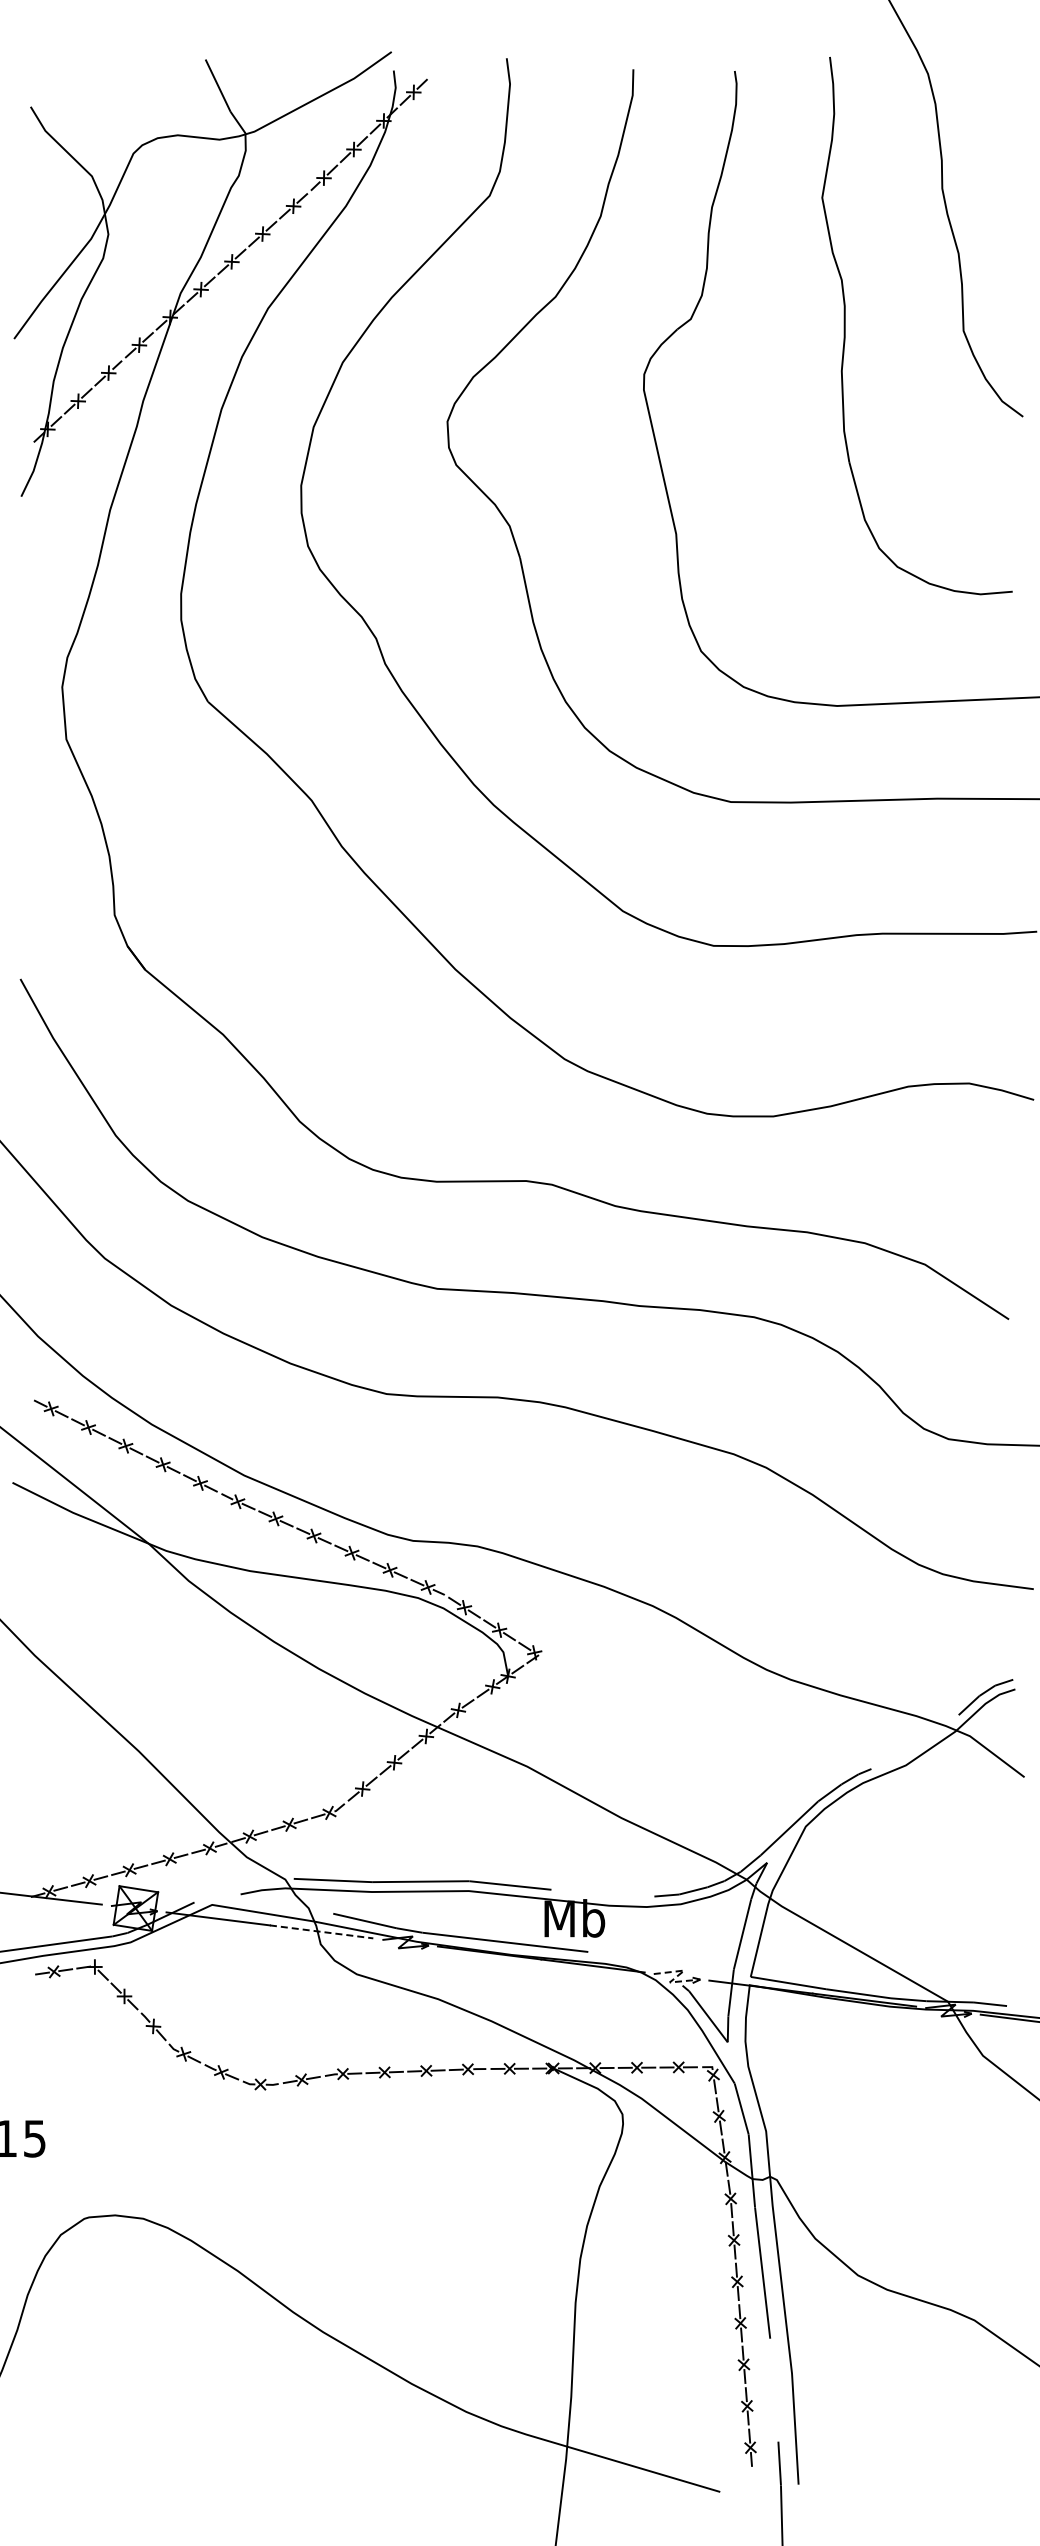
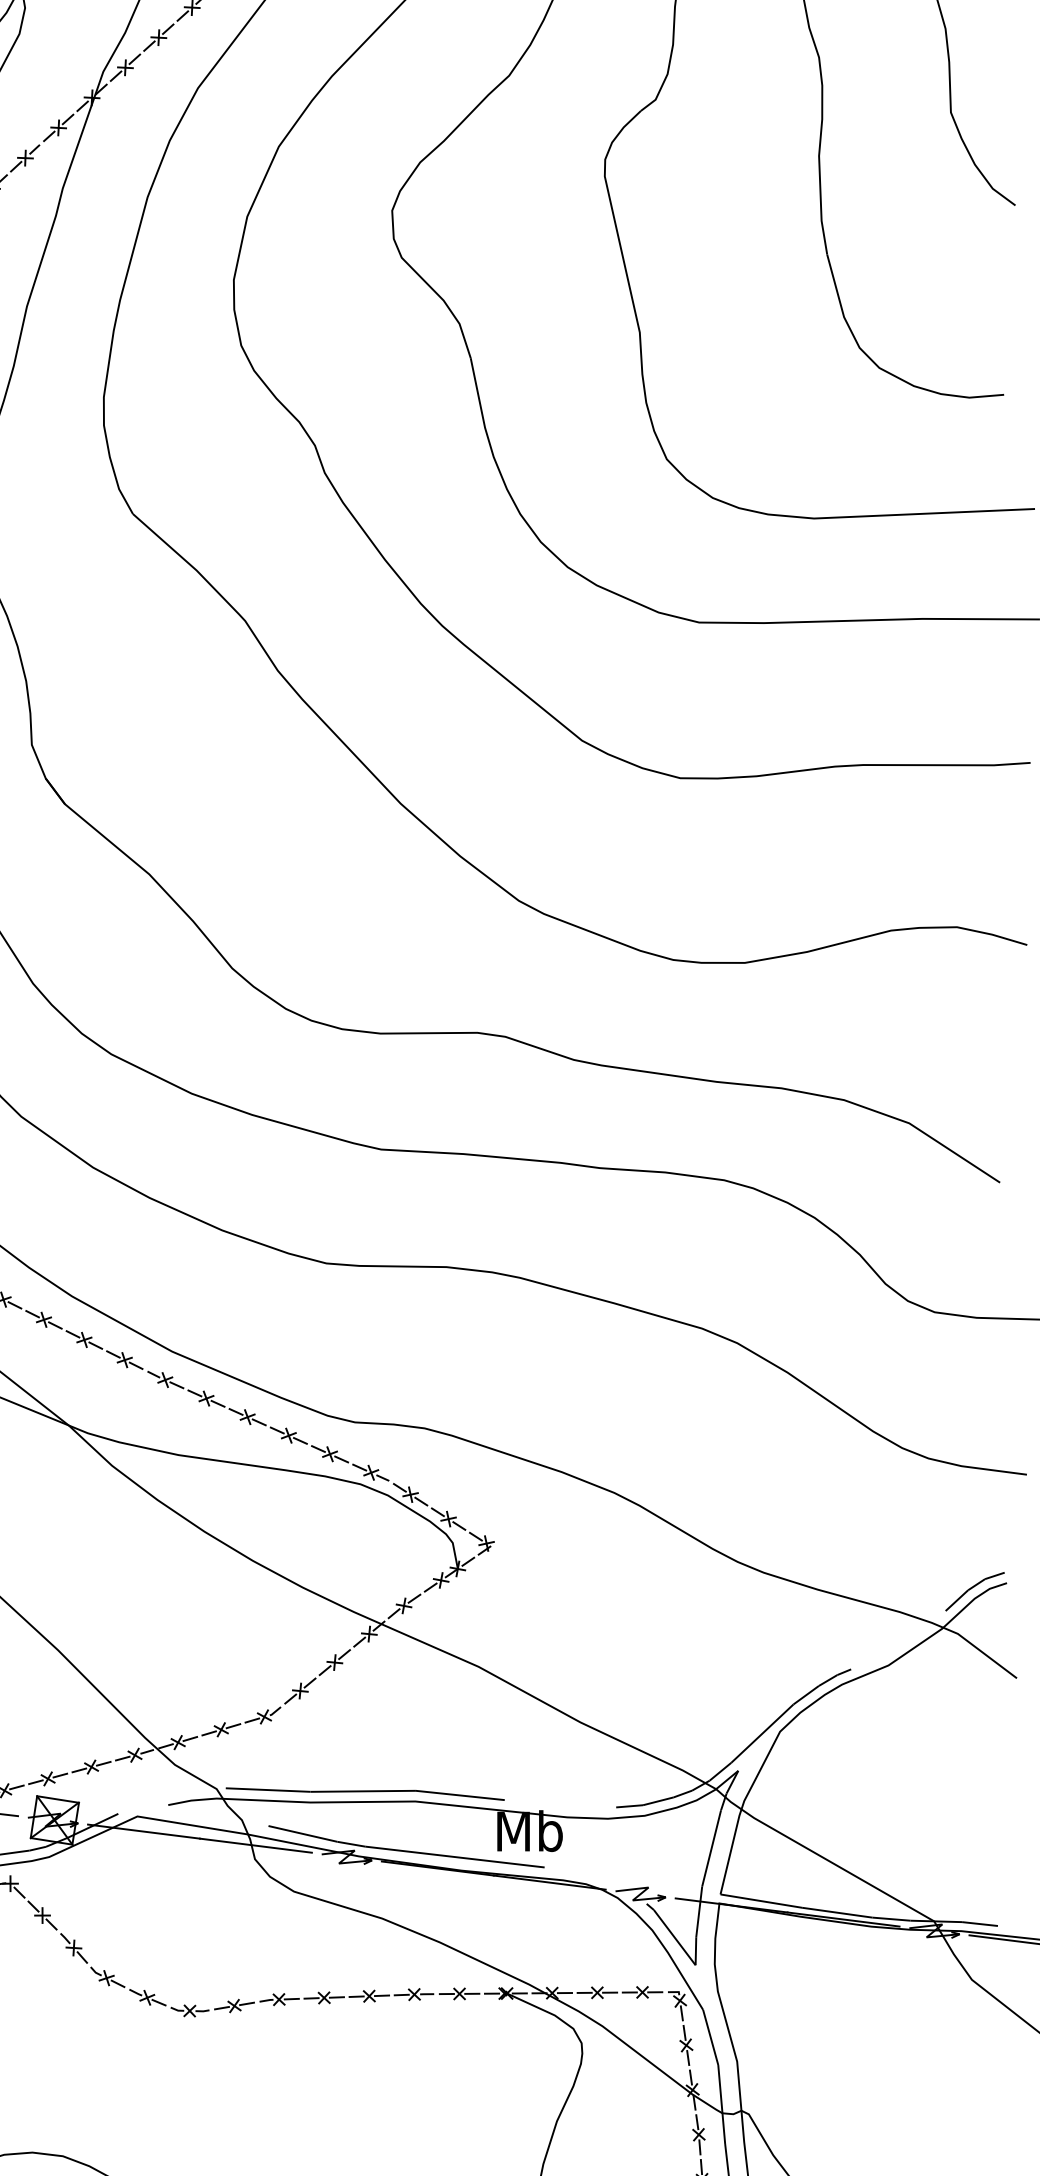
line: (322, 1931) -> (256, 1845), dashed -> solid
line: (676, 1976) -> (640, 1893), dashed -> solid

